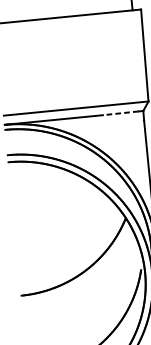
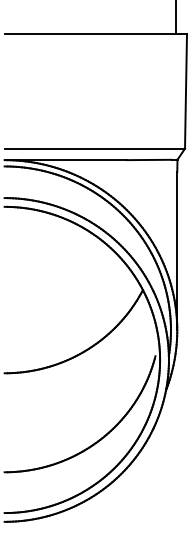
line: (120, 113) -> (148, 159), dashed -> solid

